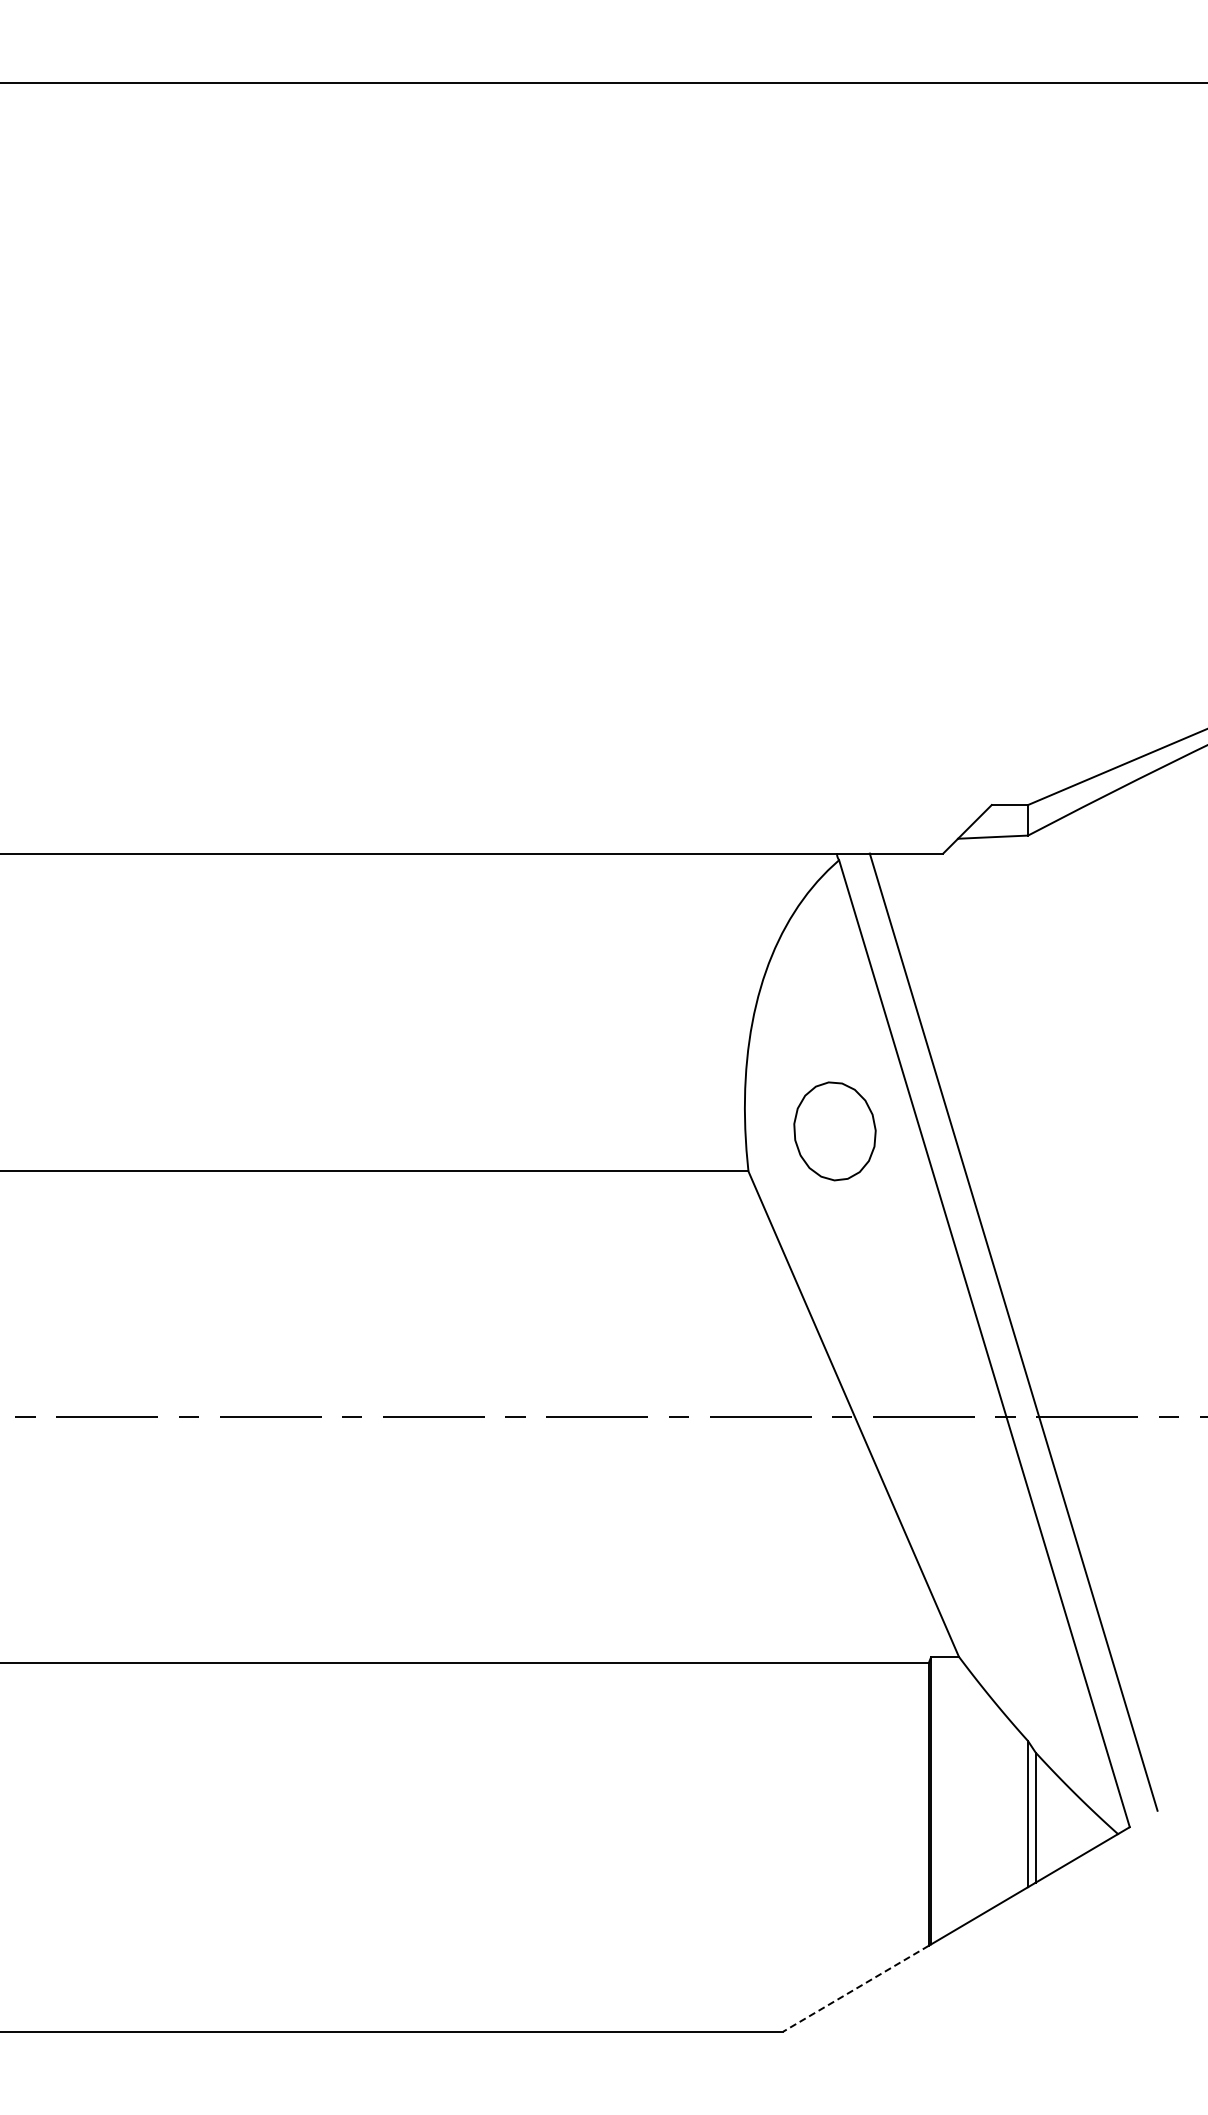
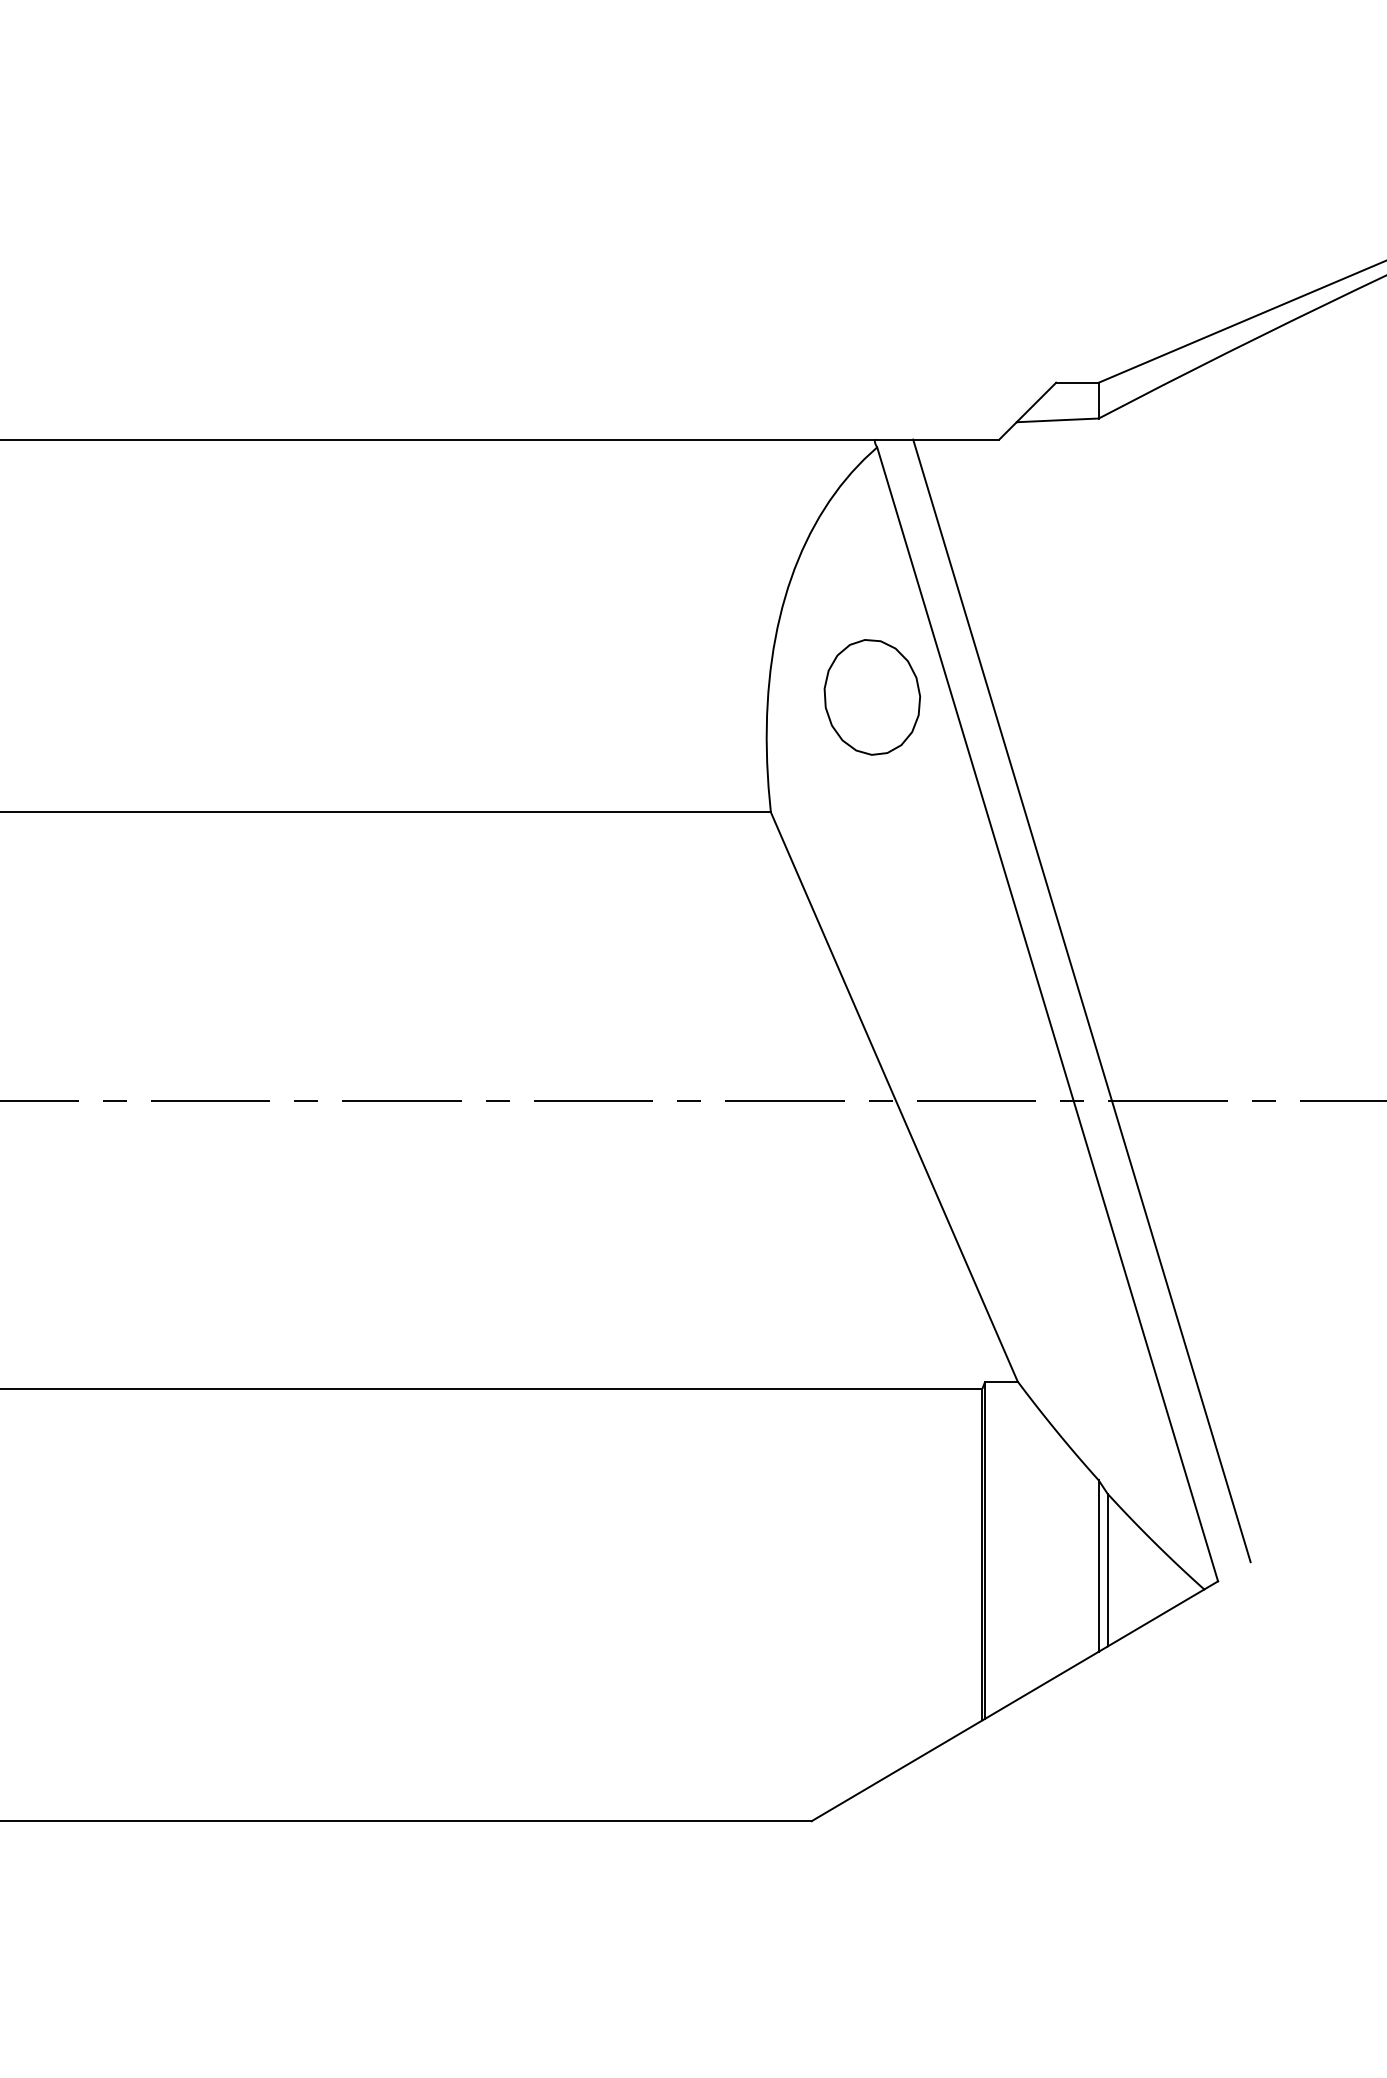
part: (834, 1131) -> (871, 697), moved
line: (856, 1988) -> (897, 1770), dashed -> solid

